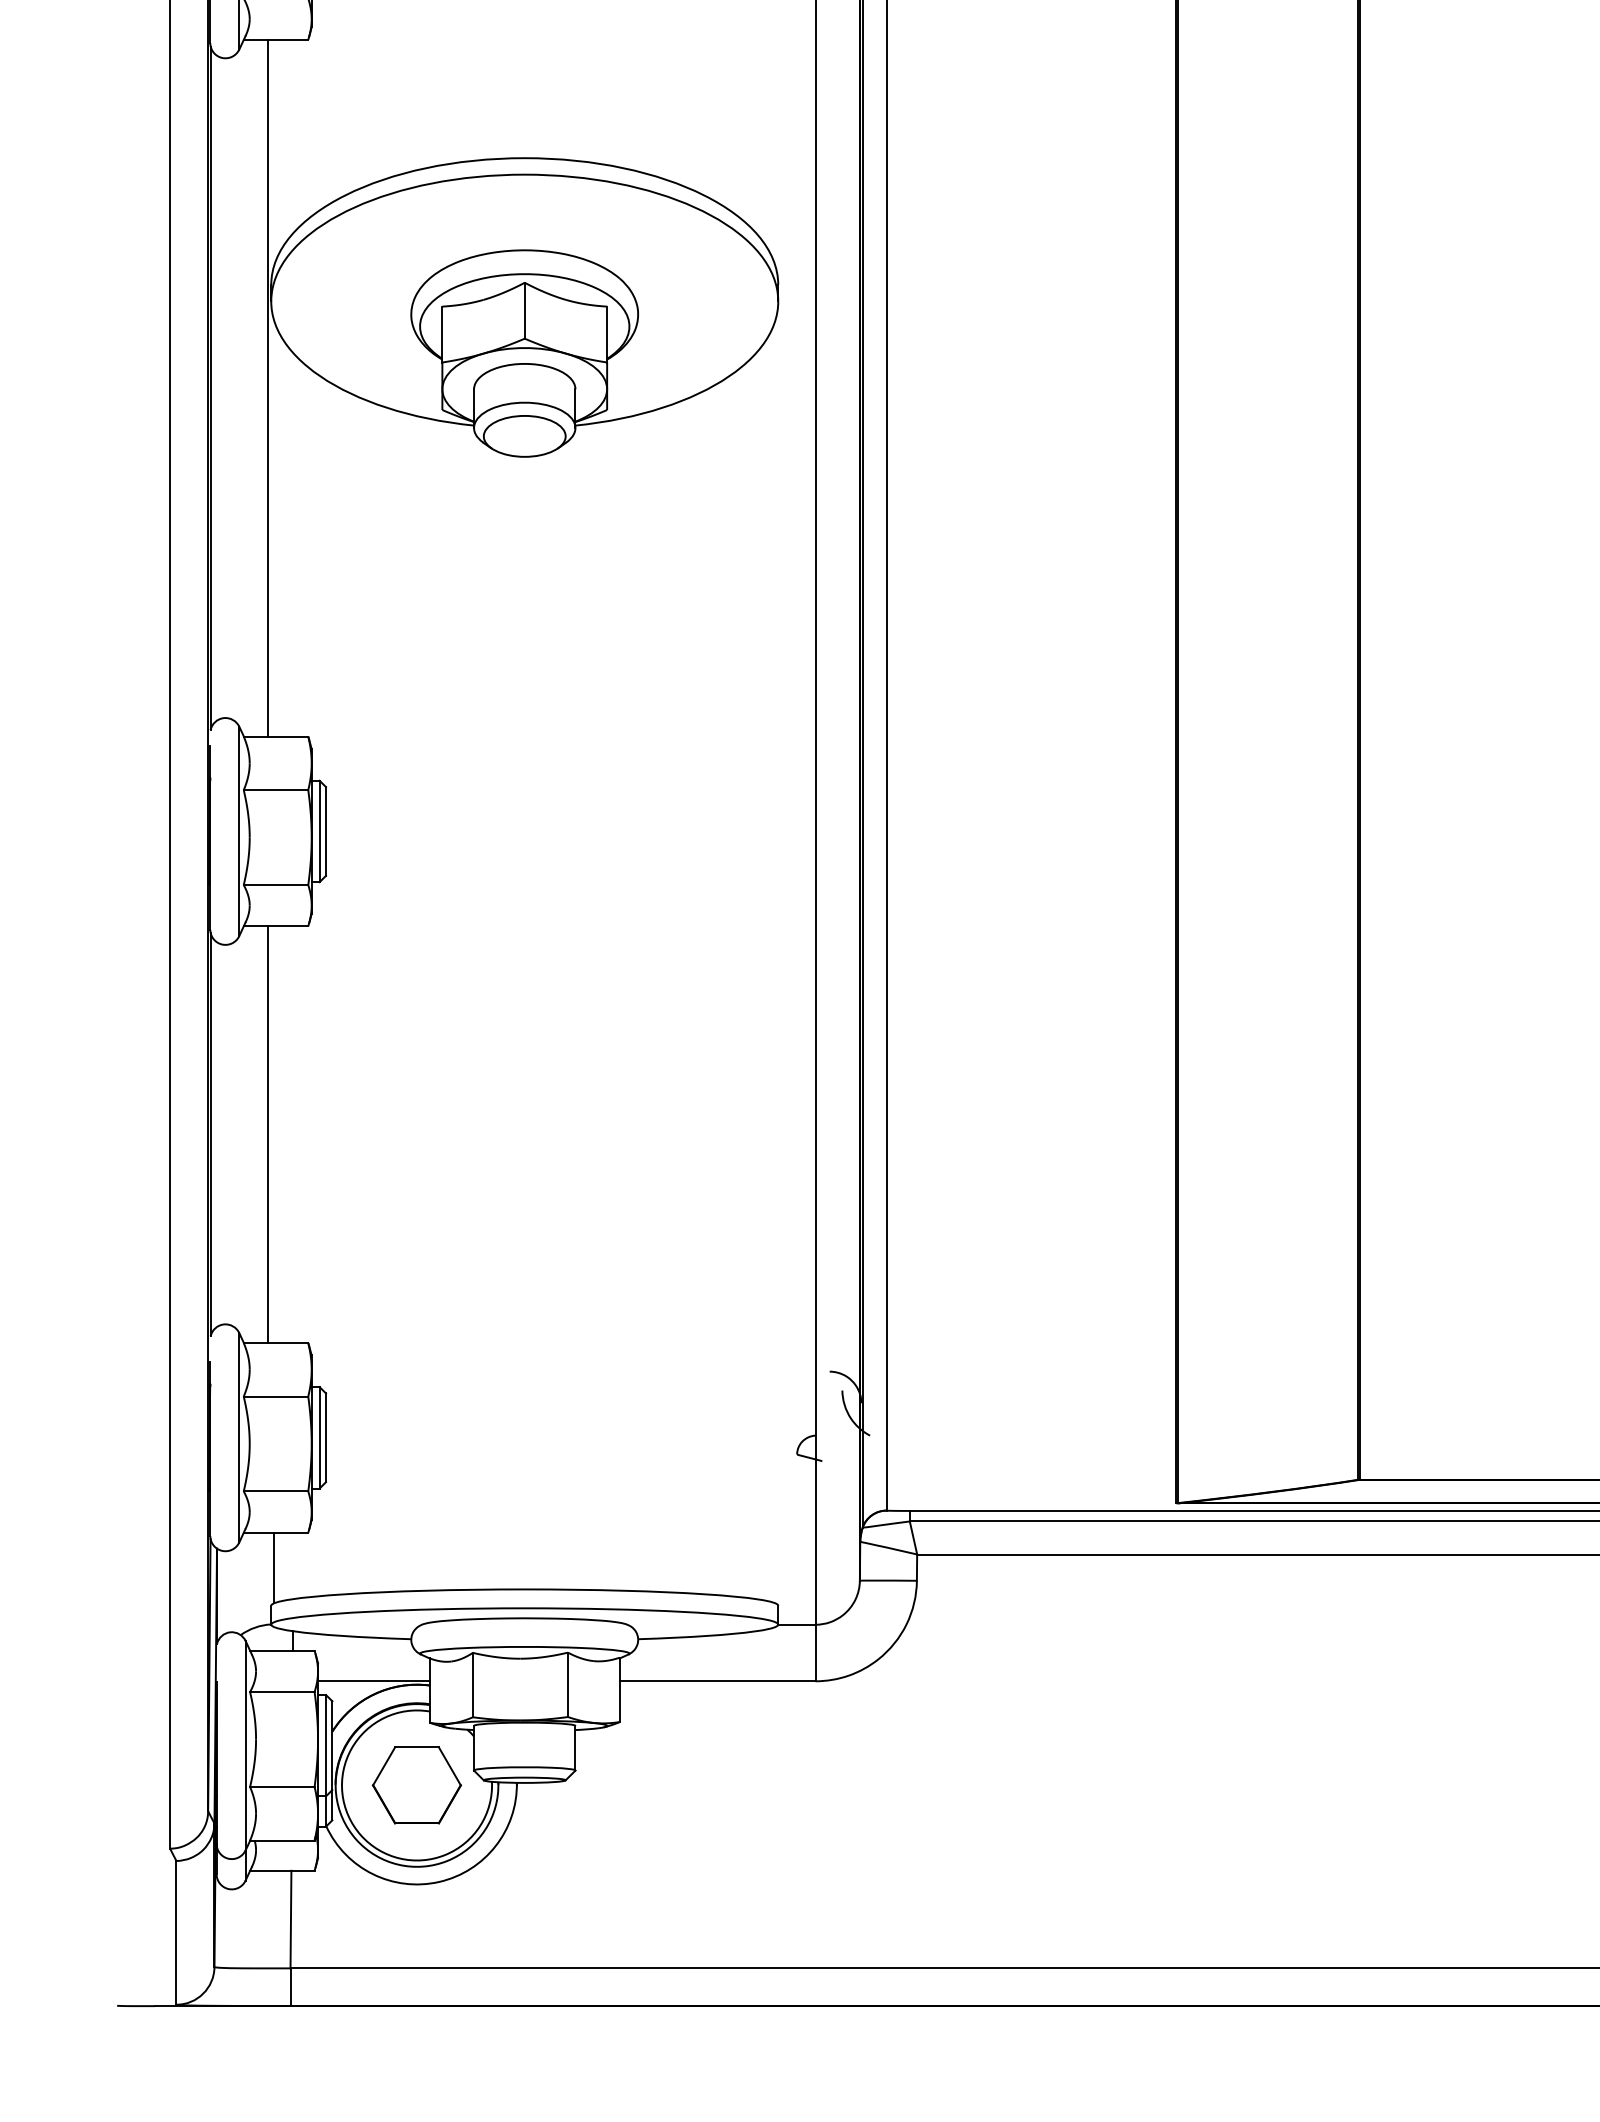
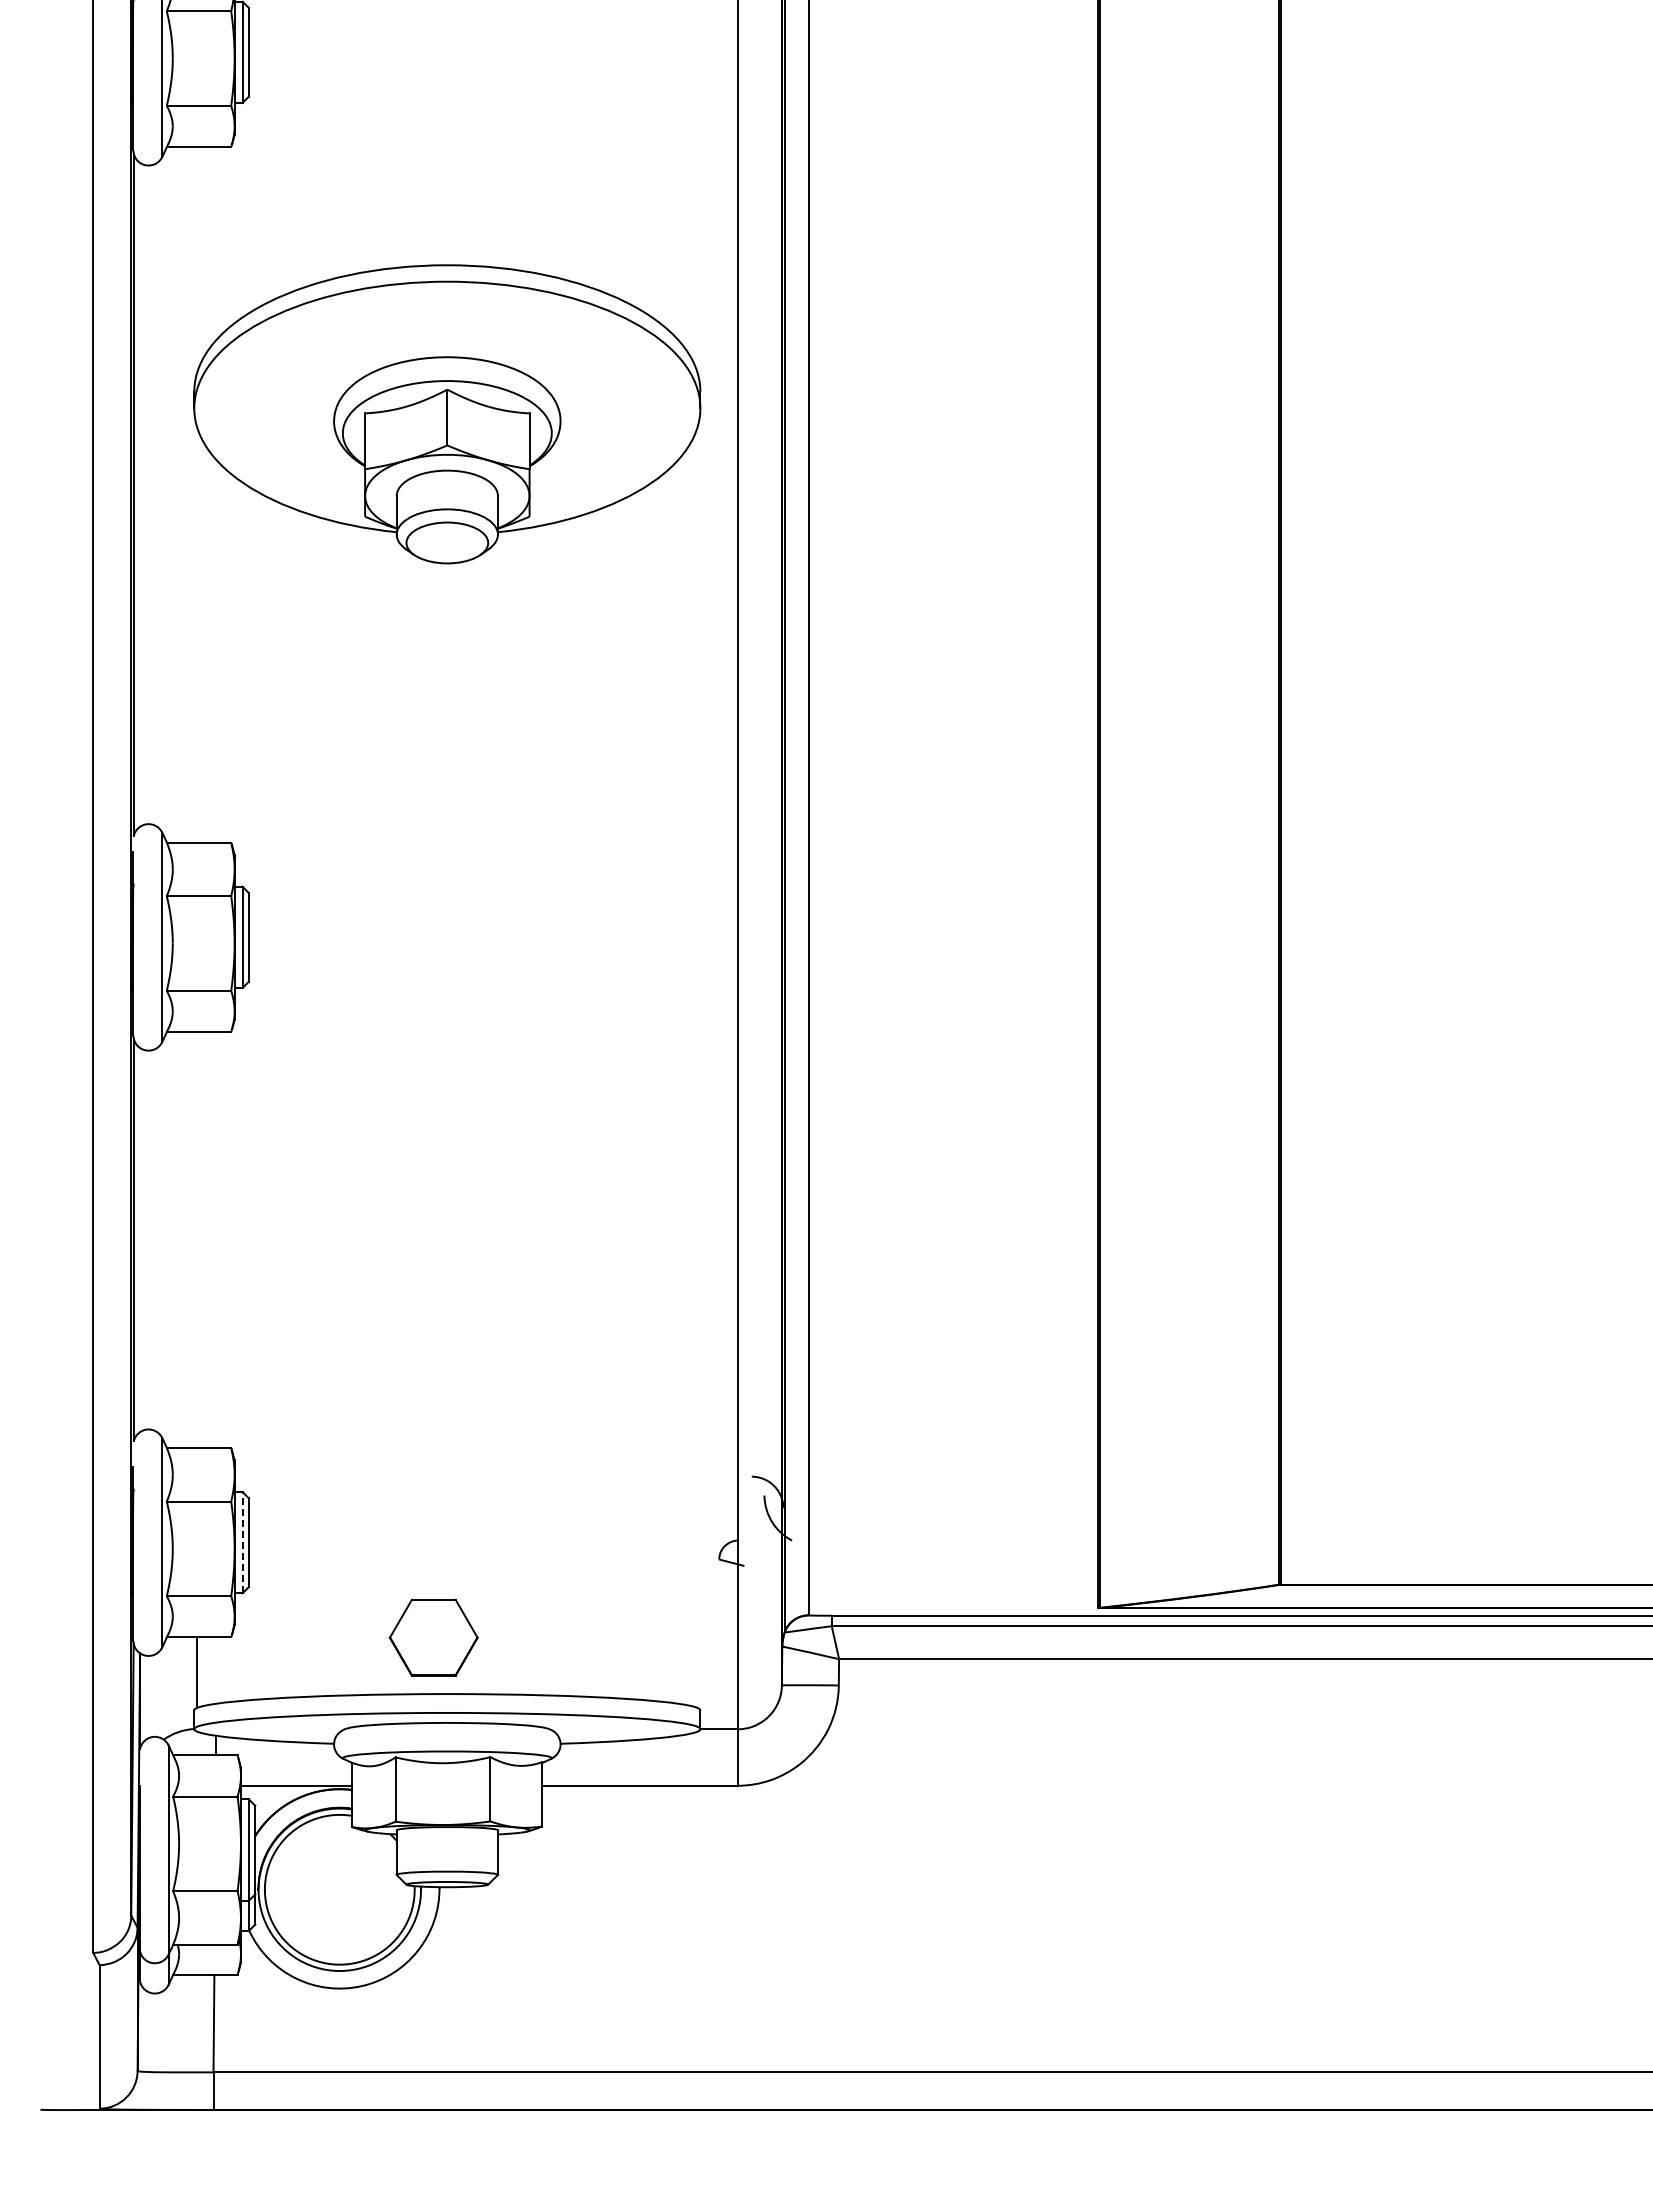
line: (267, 387) -> (190, 494), removed
line: (267, 1135) -> (190, 1240), removed
line: (319, 1437) -> (242, 1542), solid -> dashed
part: (416, 1785) -> (433, 1637), moved

